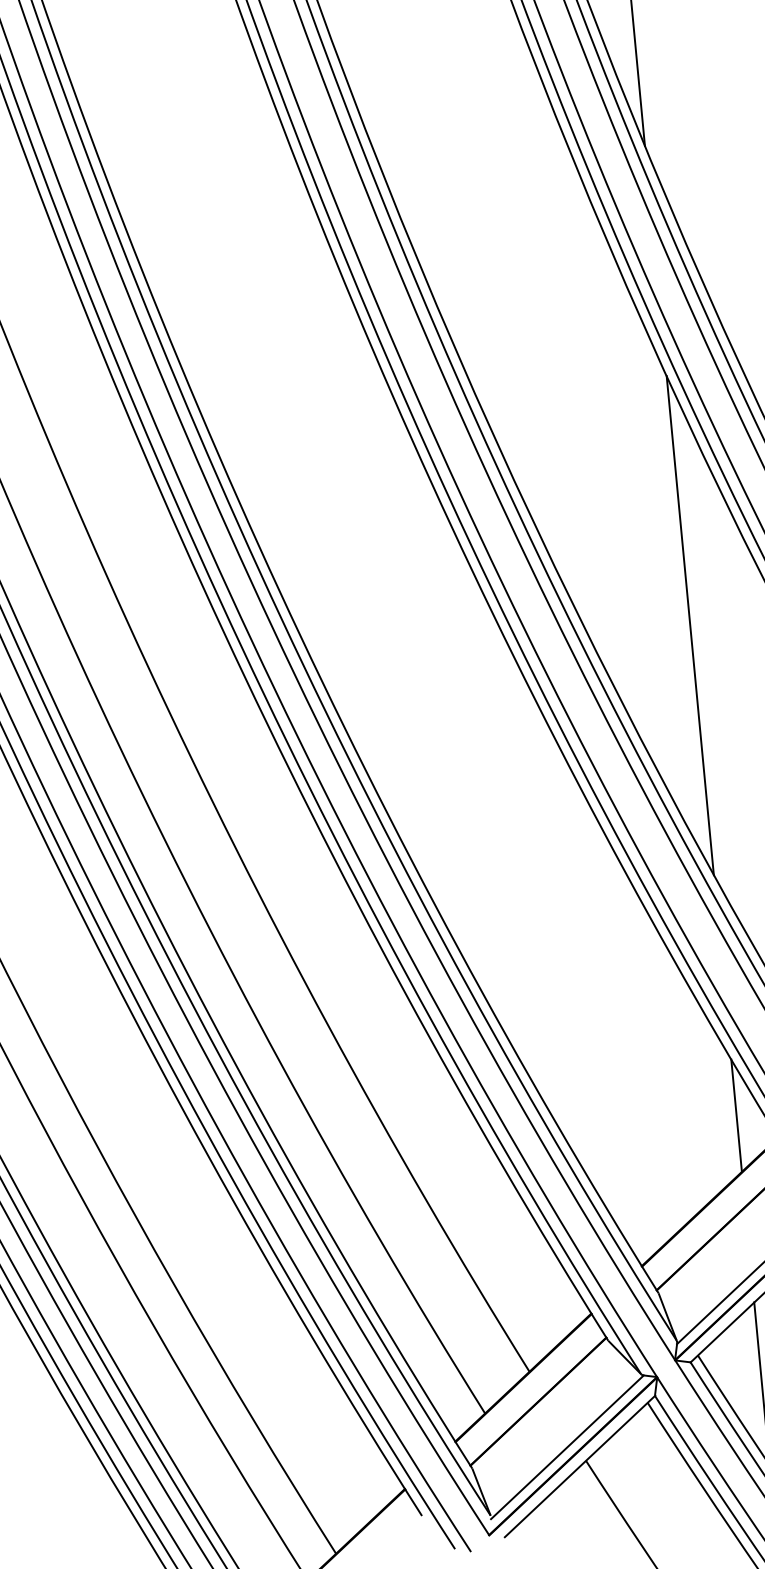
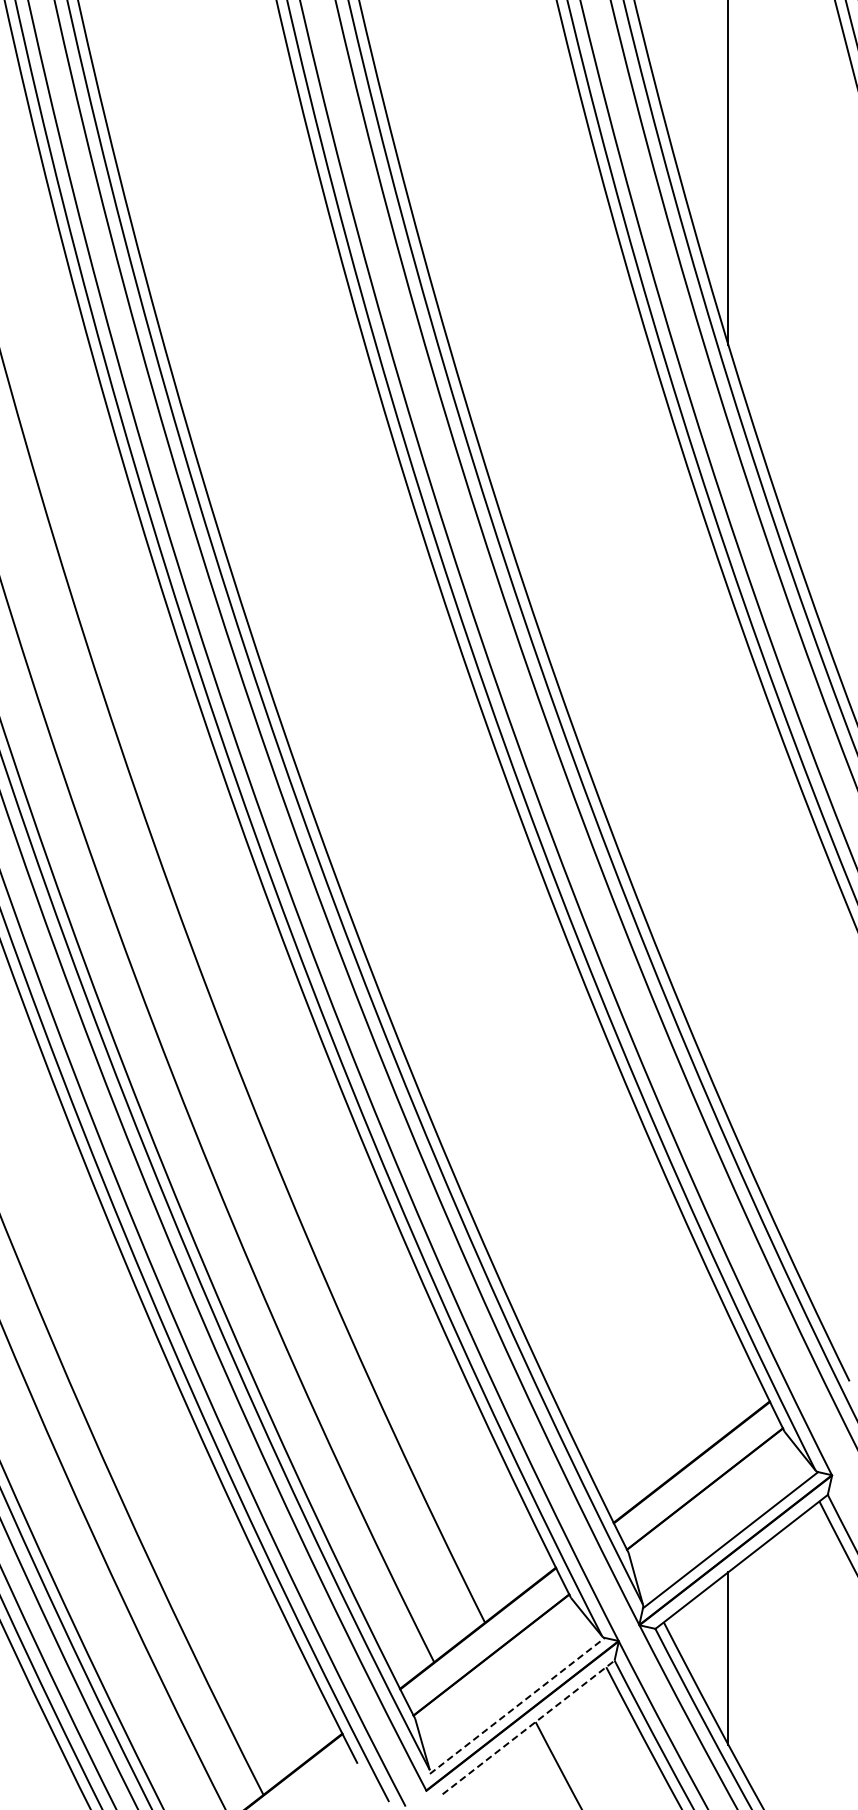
line: (690, 625) -> (728, 853), removed
line: (736, 1115) -> (728, 1373), removed
line: (567, 1446) -> (517, 1705), solid -> dashed
line: (580, 1466) -> (529, 1727), solid -> dashed

